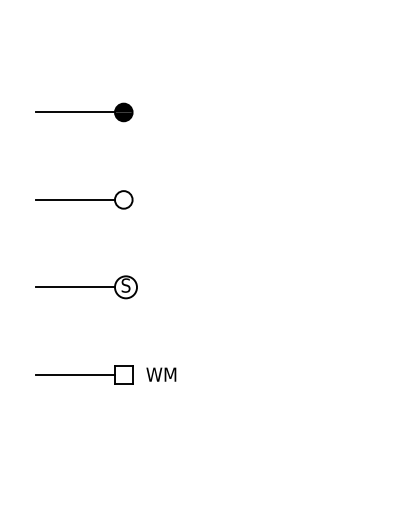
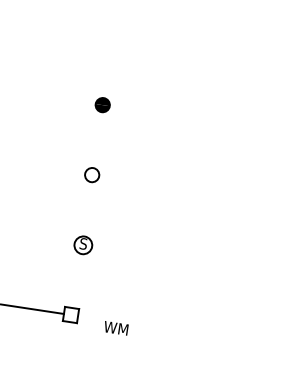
line: (75, 112) -> (64, 99), removed
line: (75, 199) -> (53, 168), removed
line: (75, 287) -> (42, 239), removed
text: (161, 374) -> (116, 328), moved

